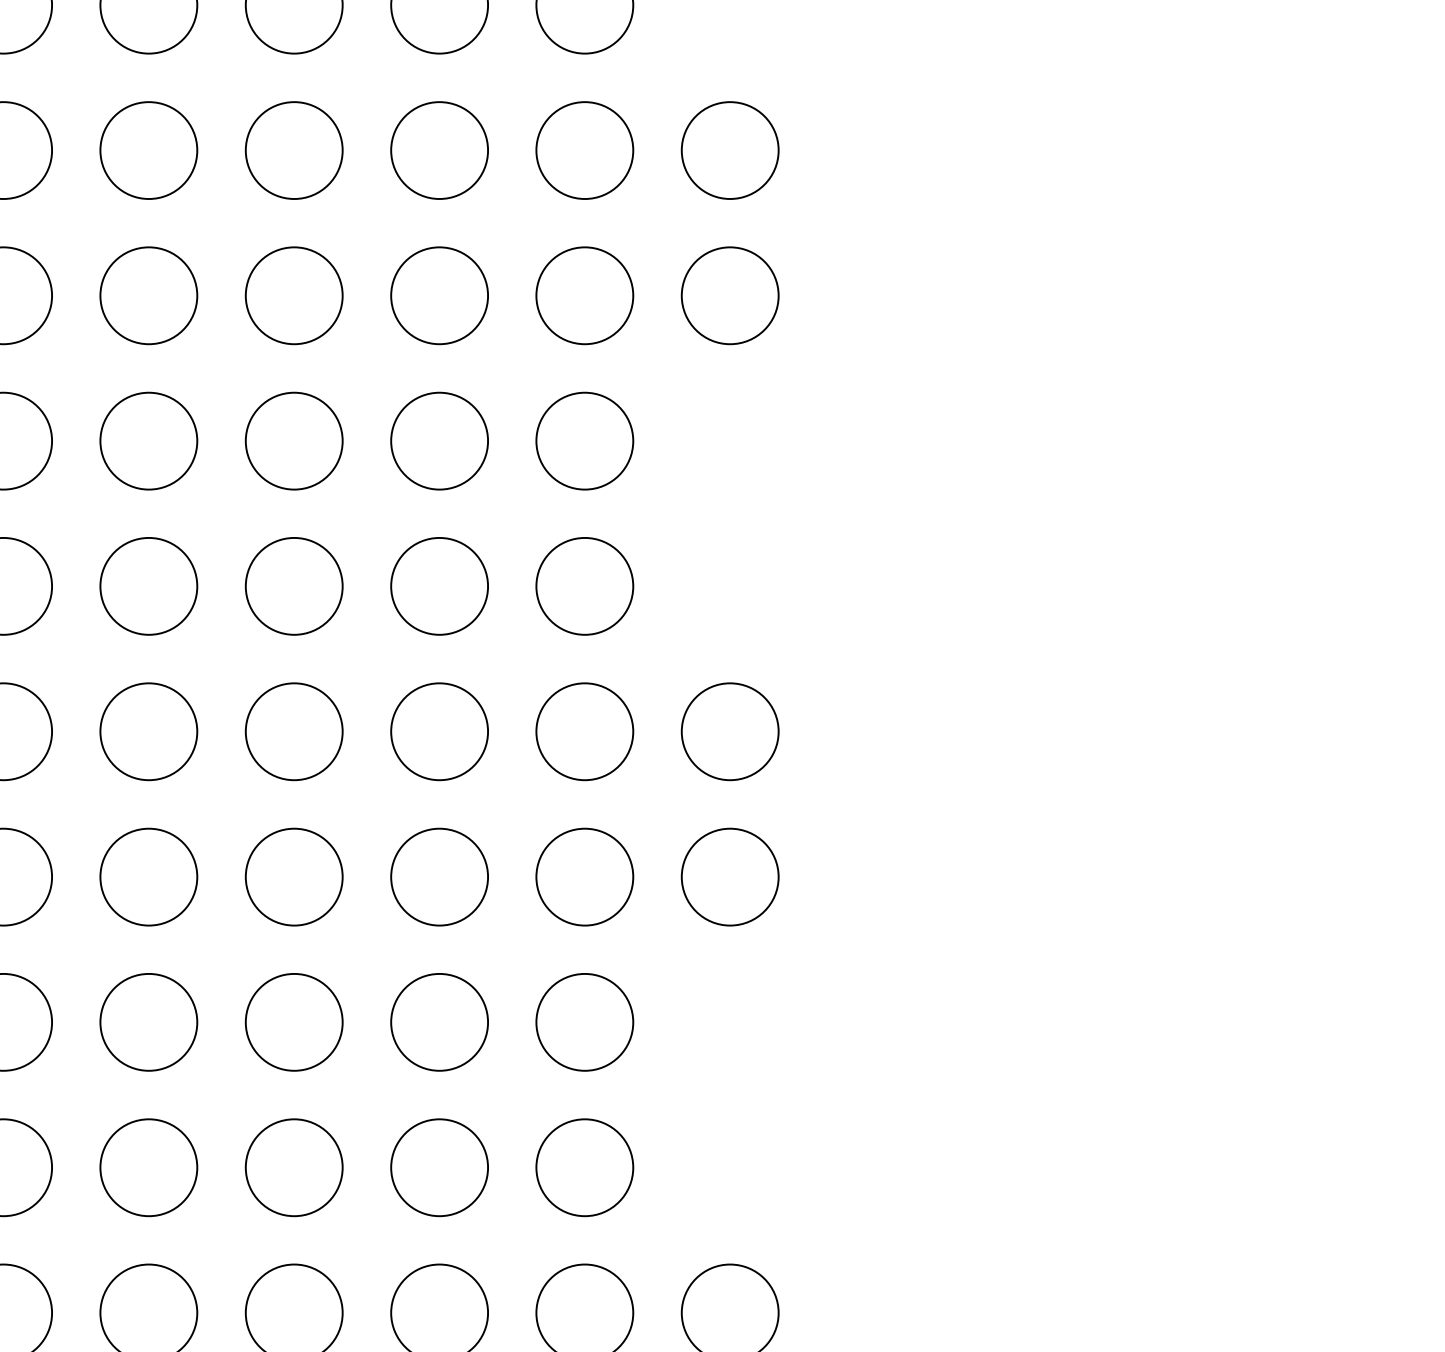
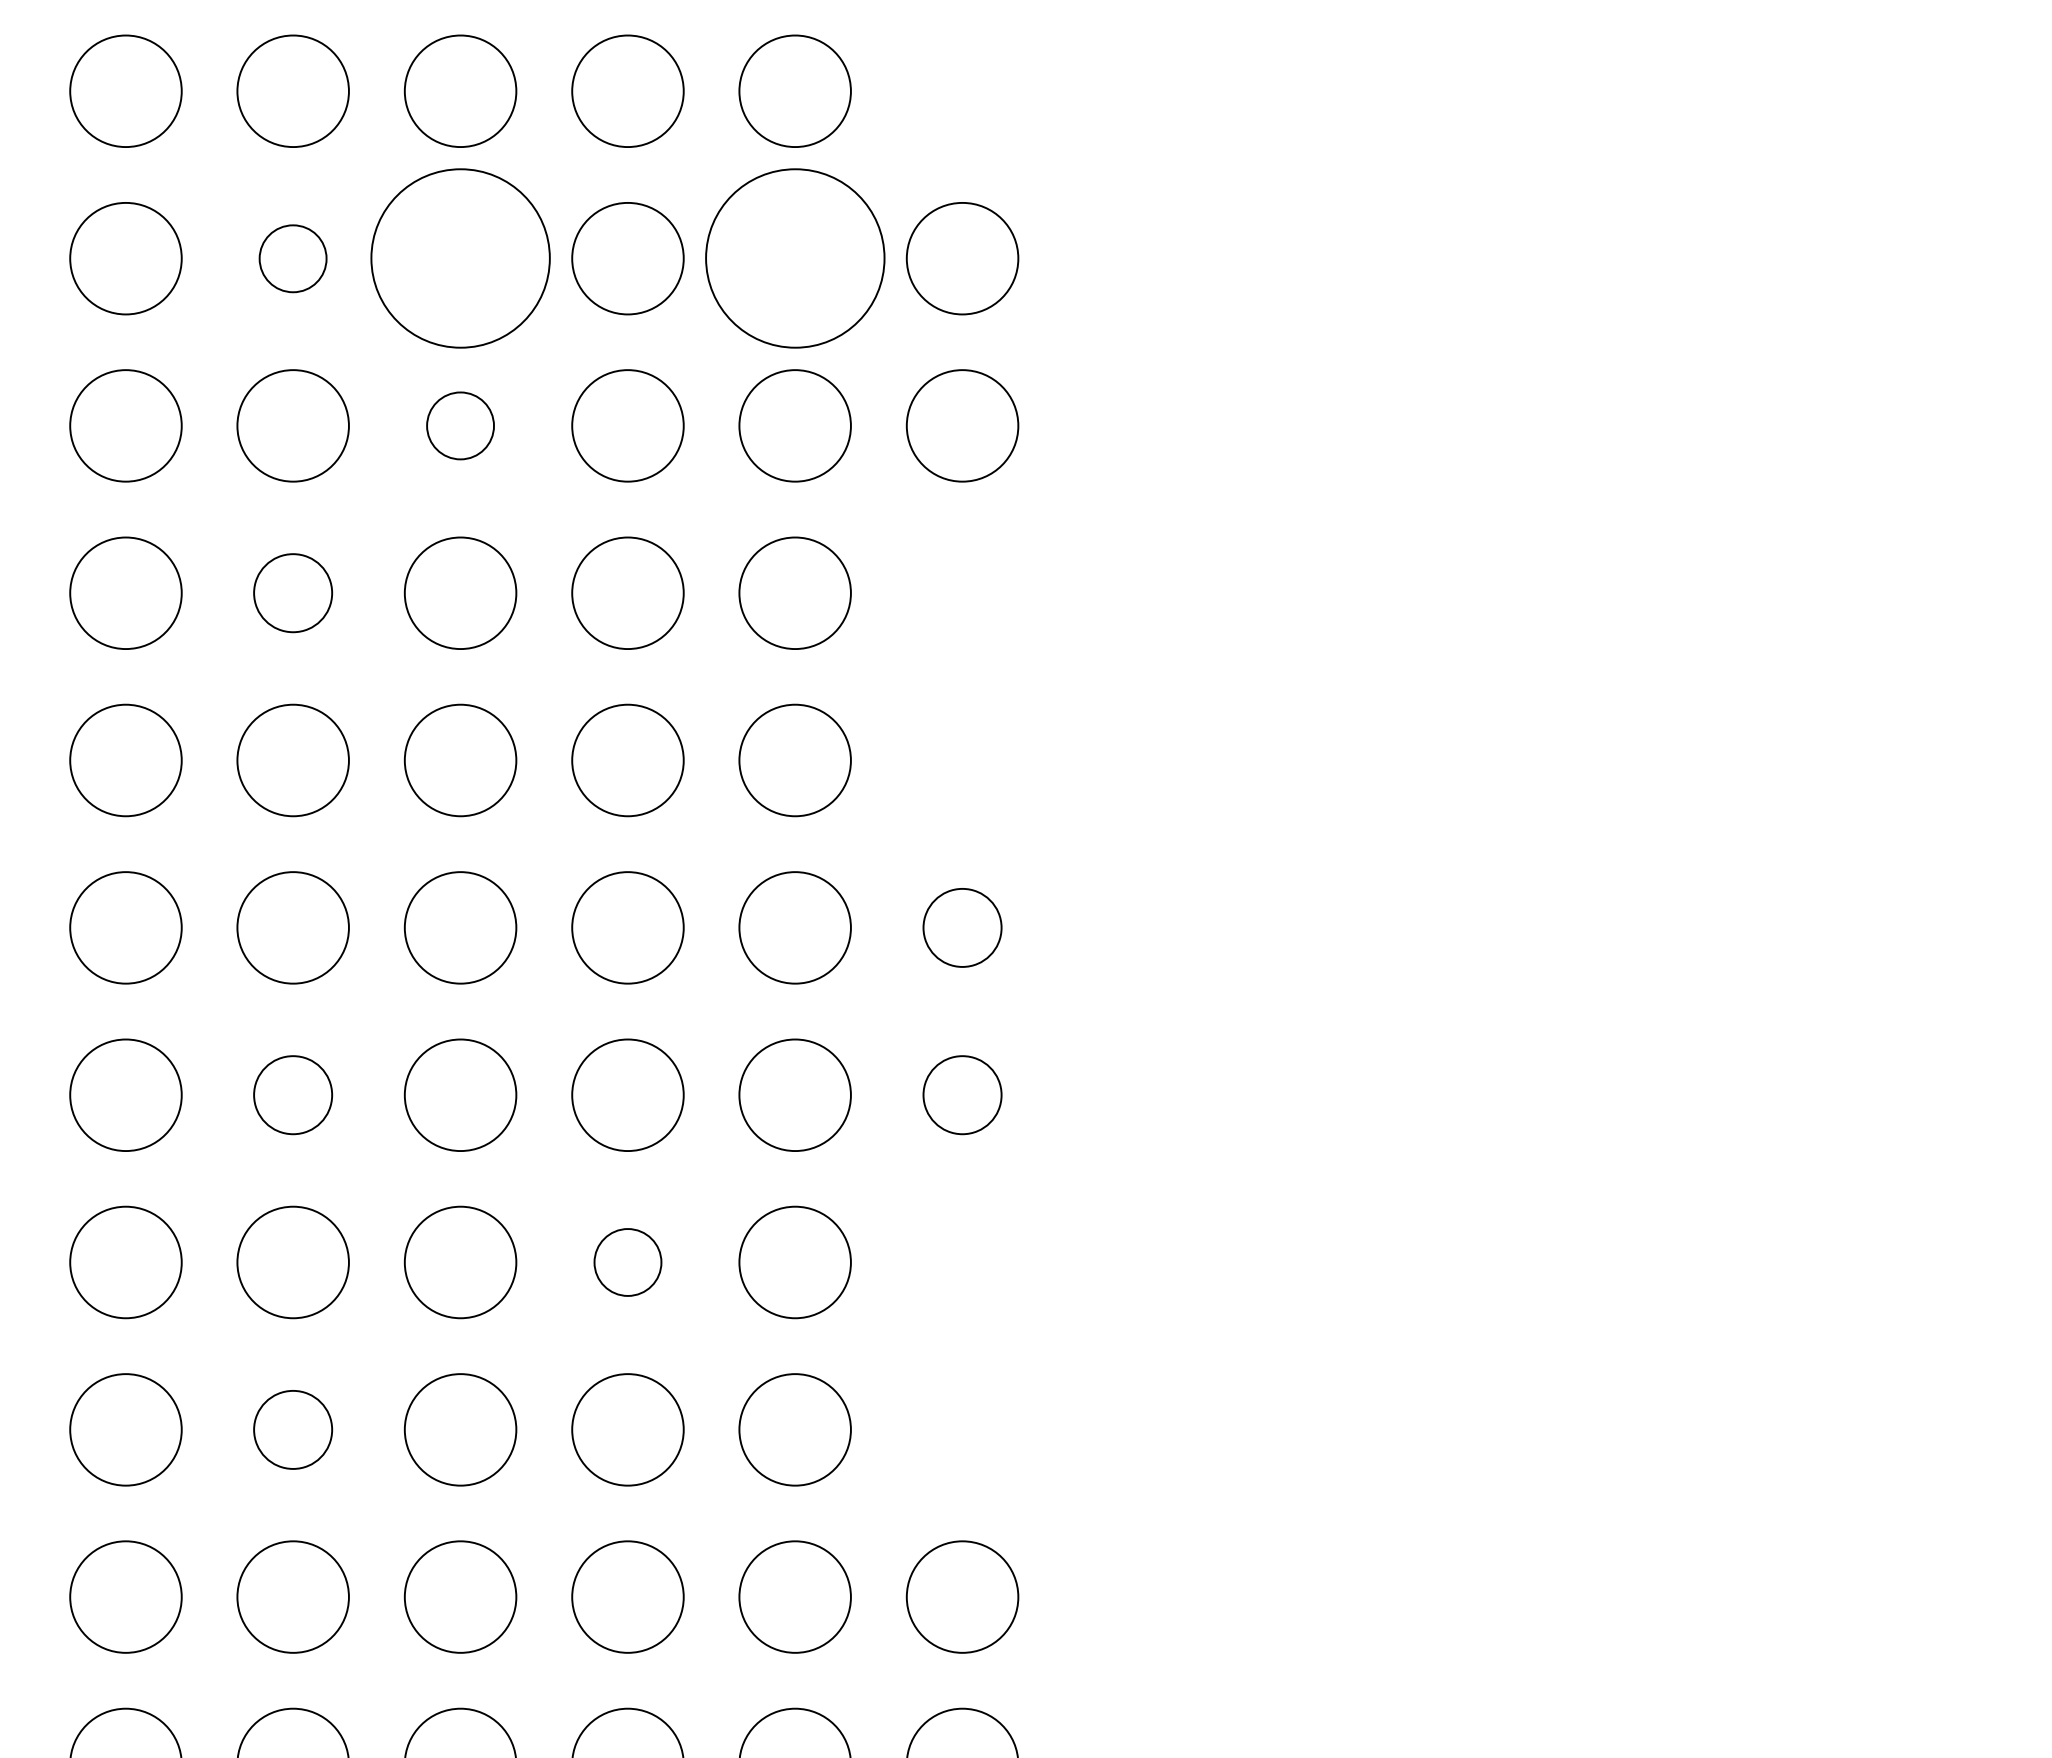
part: (148, 150) -> (292, 258), size x0.6
part: (294, 150) -> (460, 258), size x1.6
part: (584, 150) -> (794, 258), size x1.6
part: (294, 295) -> (460, 425), size x0.6
part: (148, 440) -> (292, 592), size x0.7
part: (730, 731) -> (962, 927), size x0.7
part: (148, 876) -> (292, 1094), size x0.7
part: (730, 876) -> (962, 1094), size x0.7
part: (439, 1022) -> (627, 1262), size x0.6
part: (148, 1167) -> (292, 1429), size x0.7

